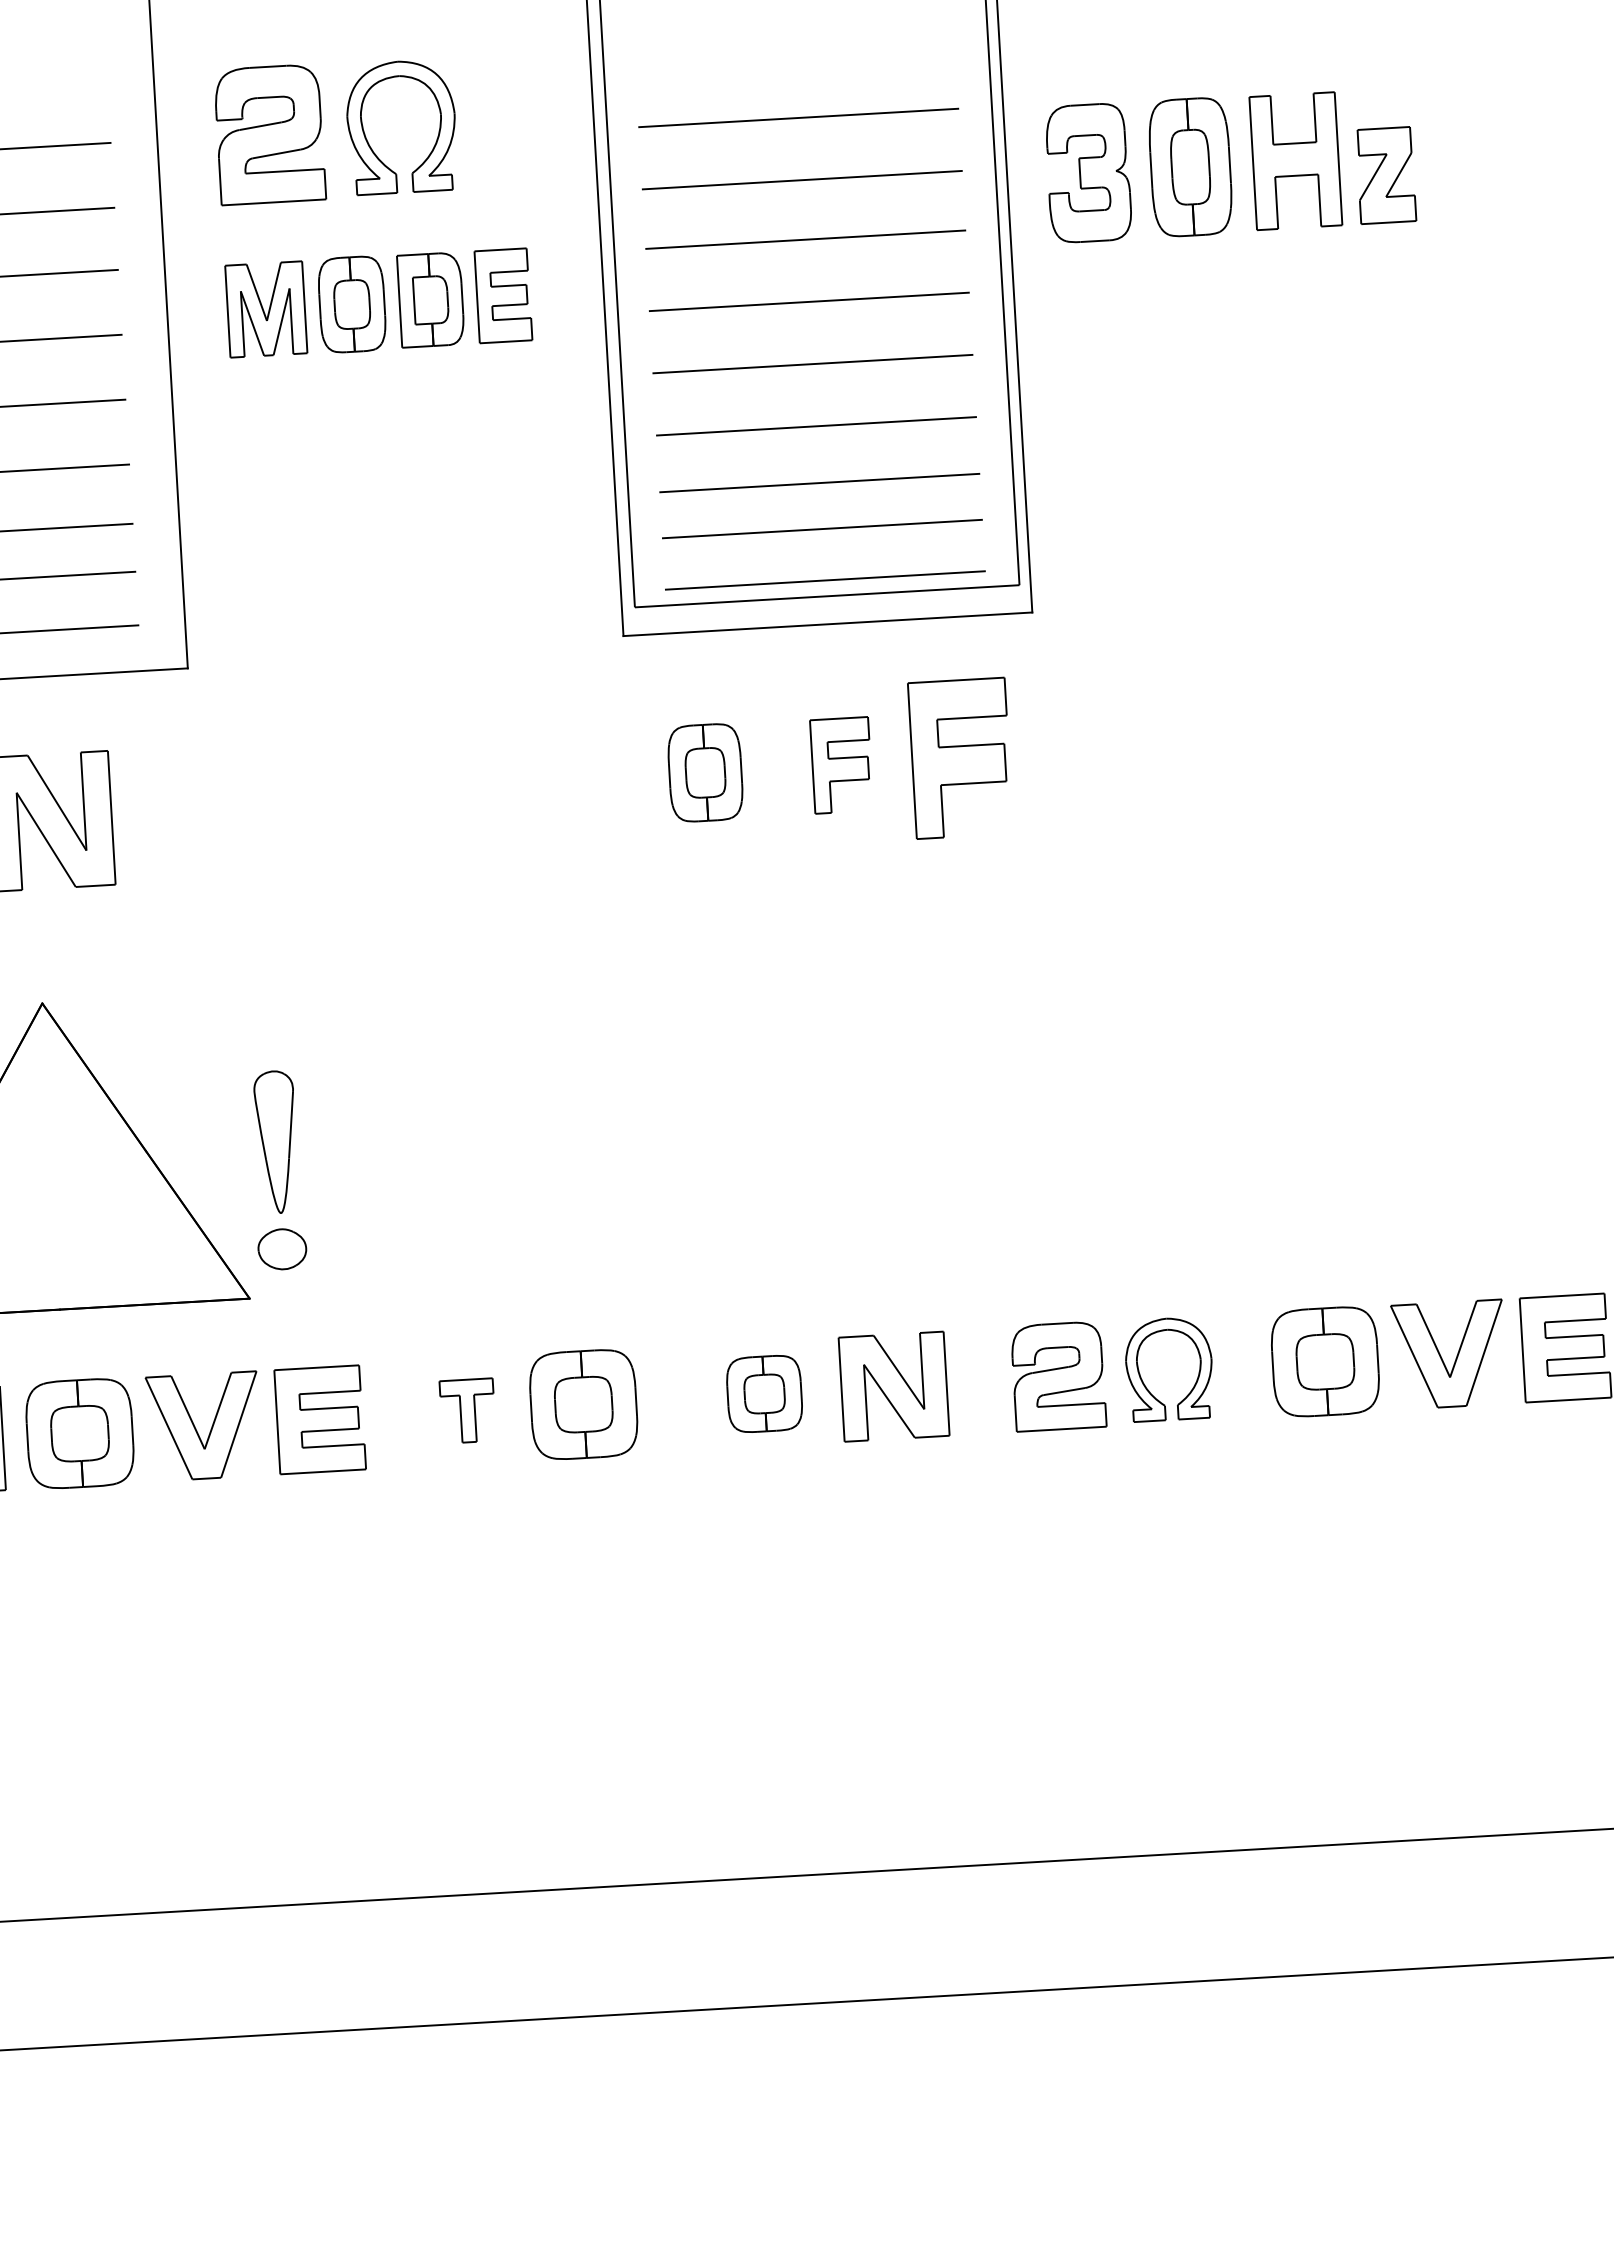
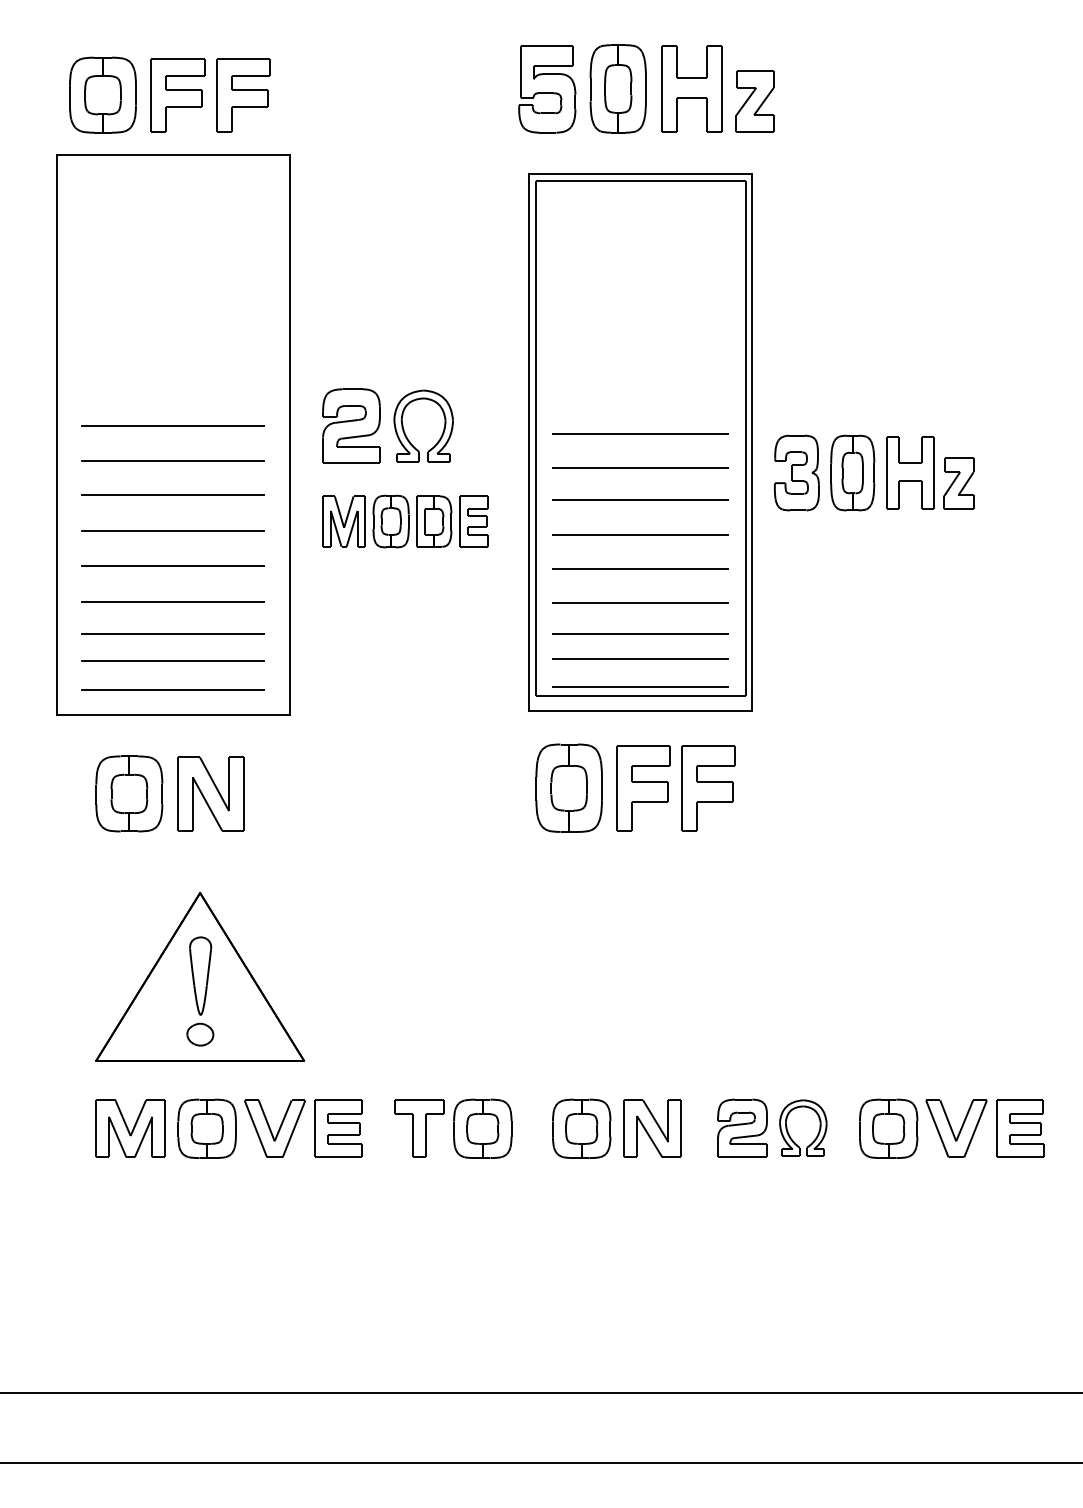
part: (841, 765) -> (643, 788), size x1.67
part: (704, 771) -> (568, 787), size x1.67
part: (278, 1170) -> (200, 991), moved
part: (763, 1393) -> (581, 1128), size x1.43
part: (467, 1410) -> (419, 1128), size x1.67

